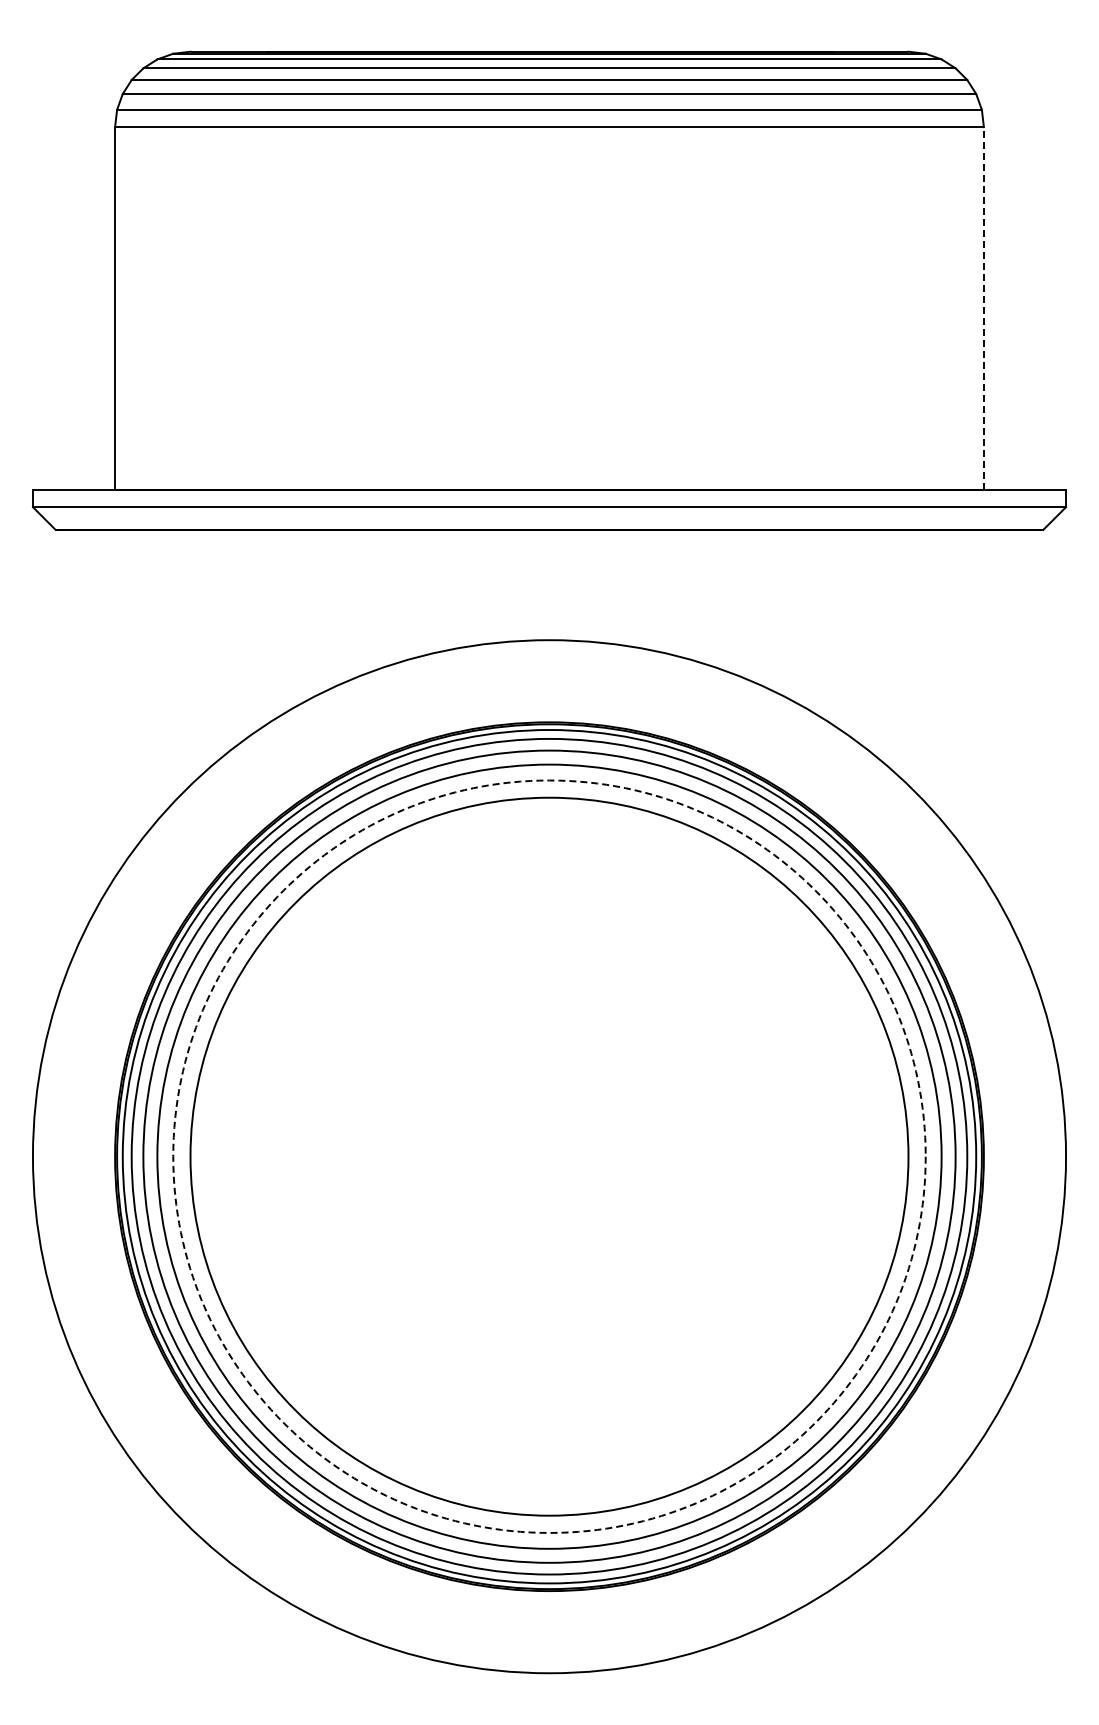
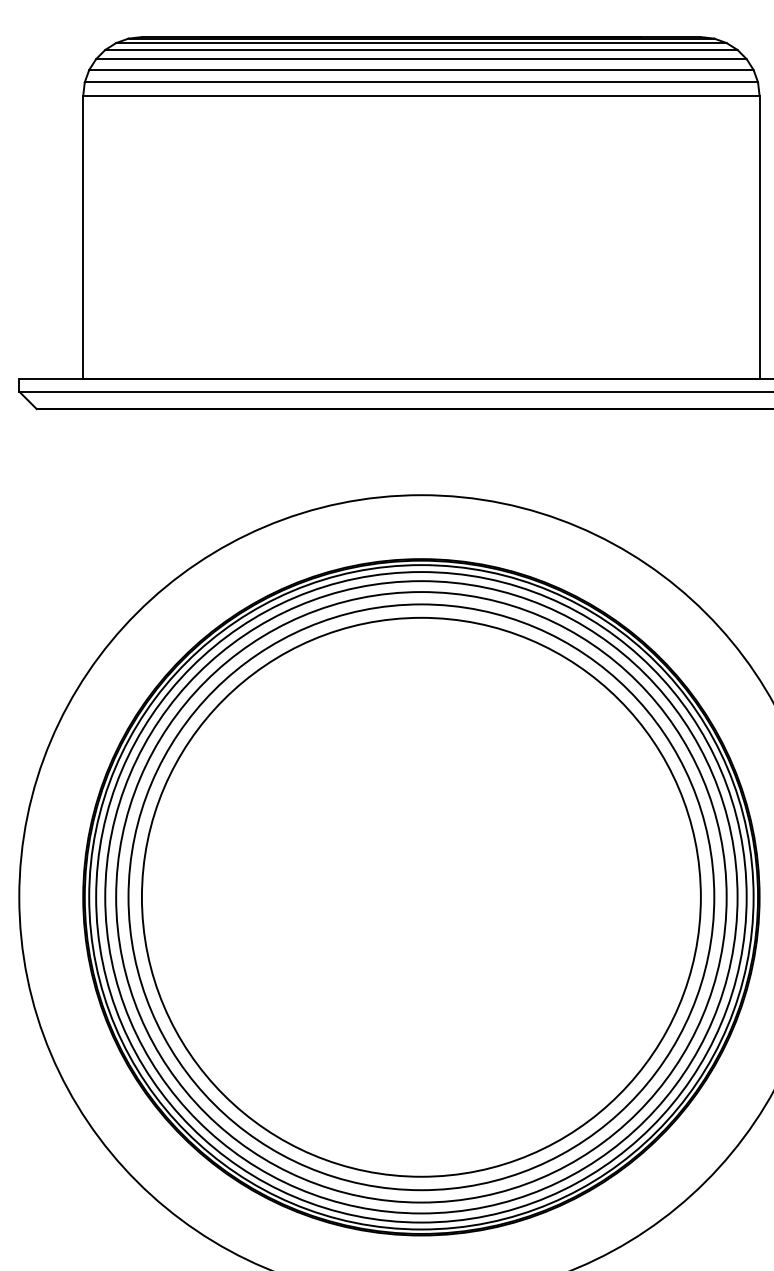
line: (983, 308) -> (759, 236), dashed -> solid
circle: (549, 1156) -> (421, 897), dashed -> solid

